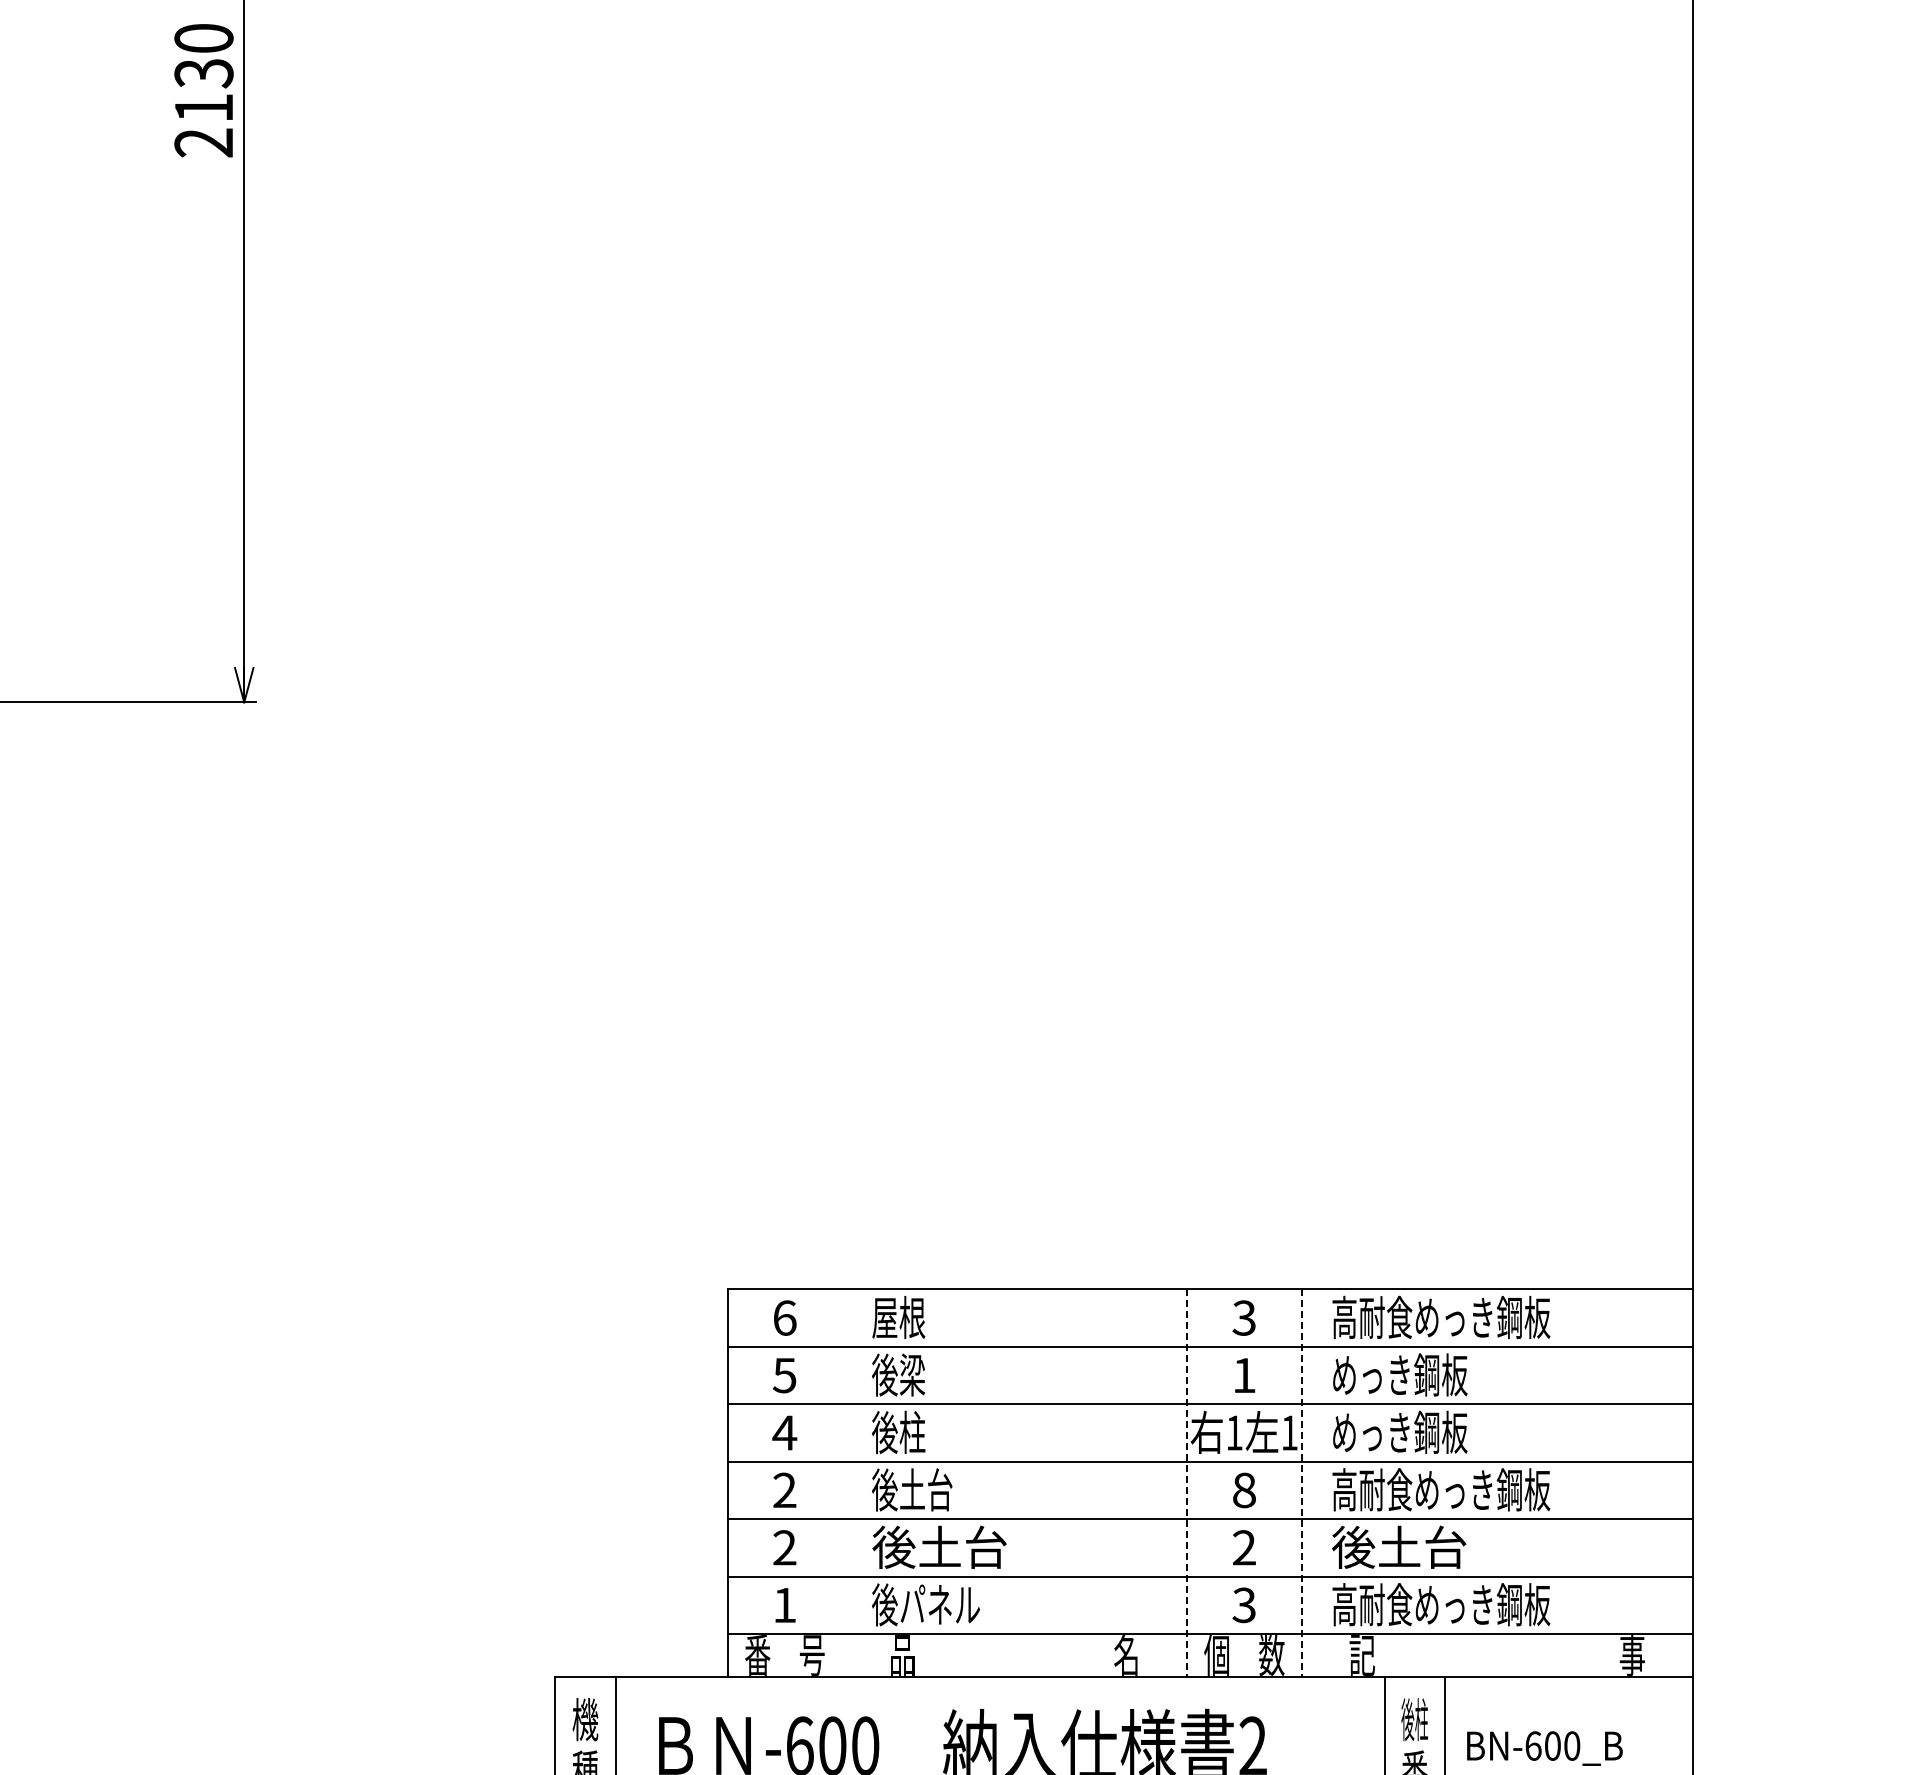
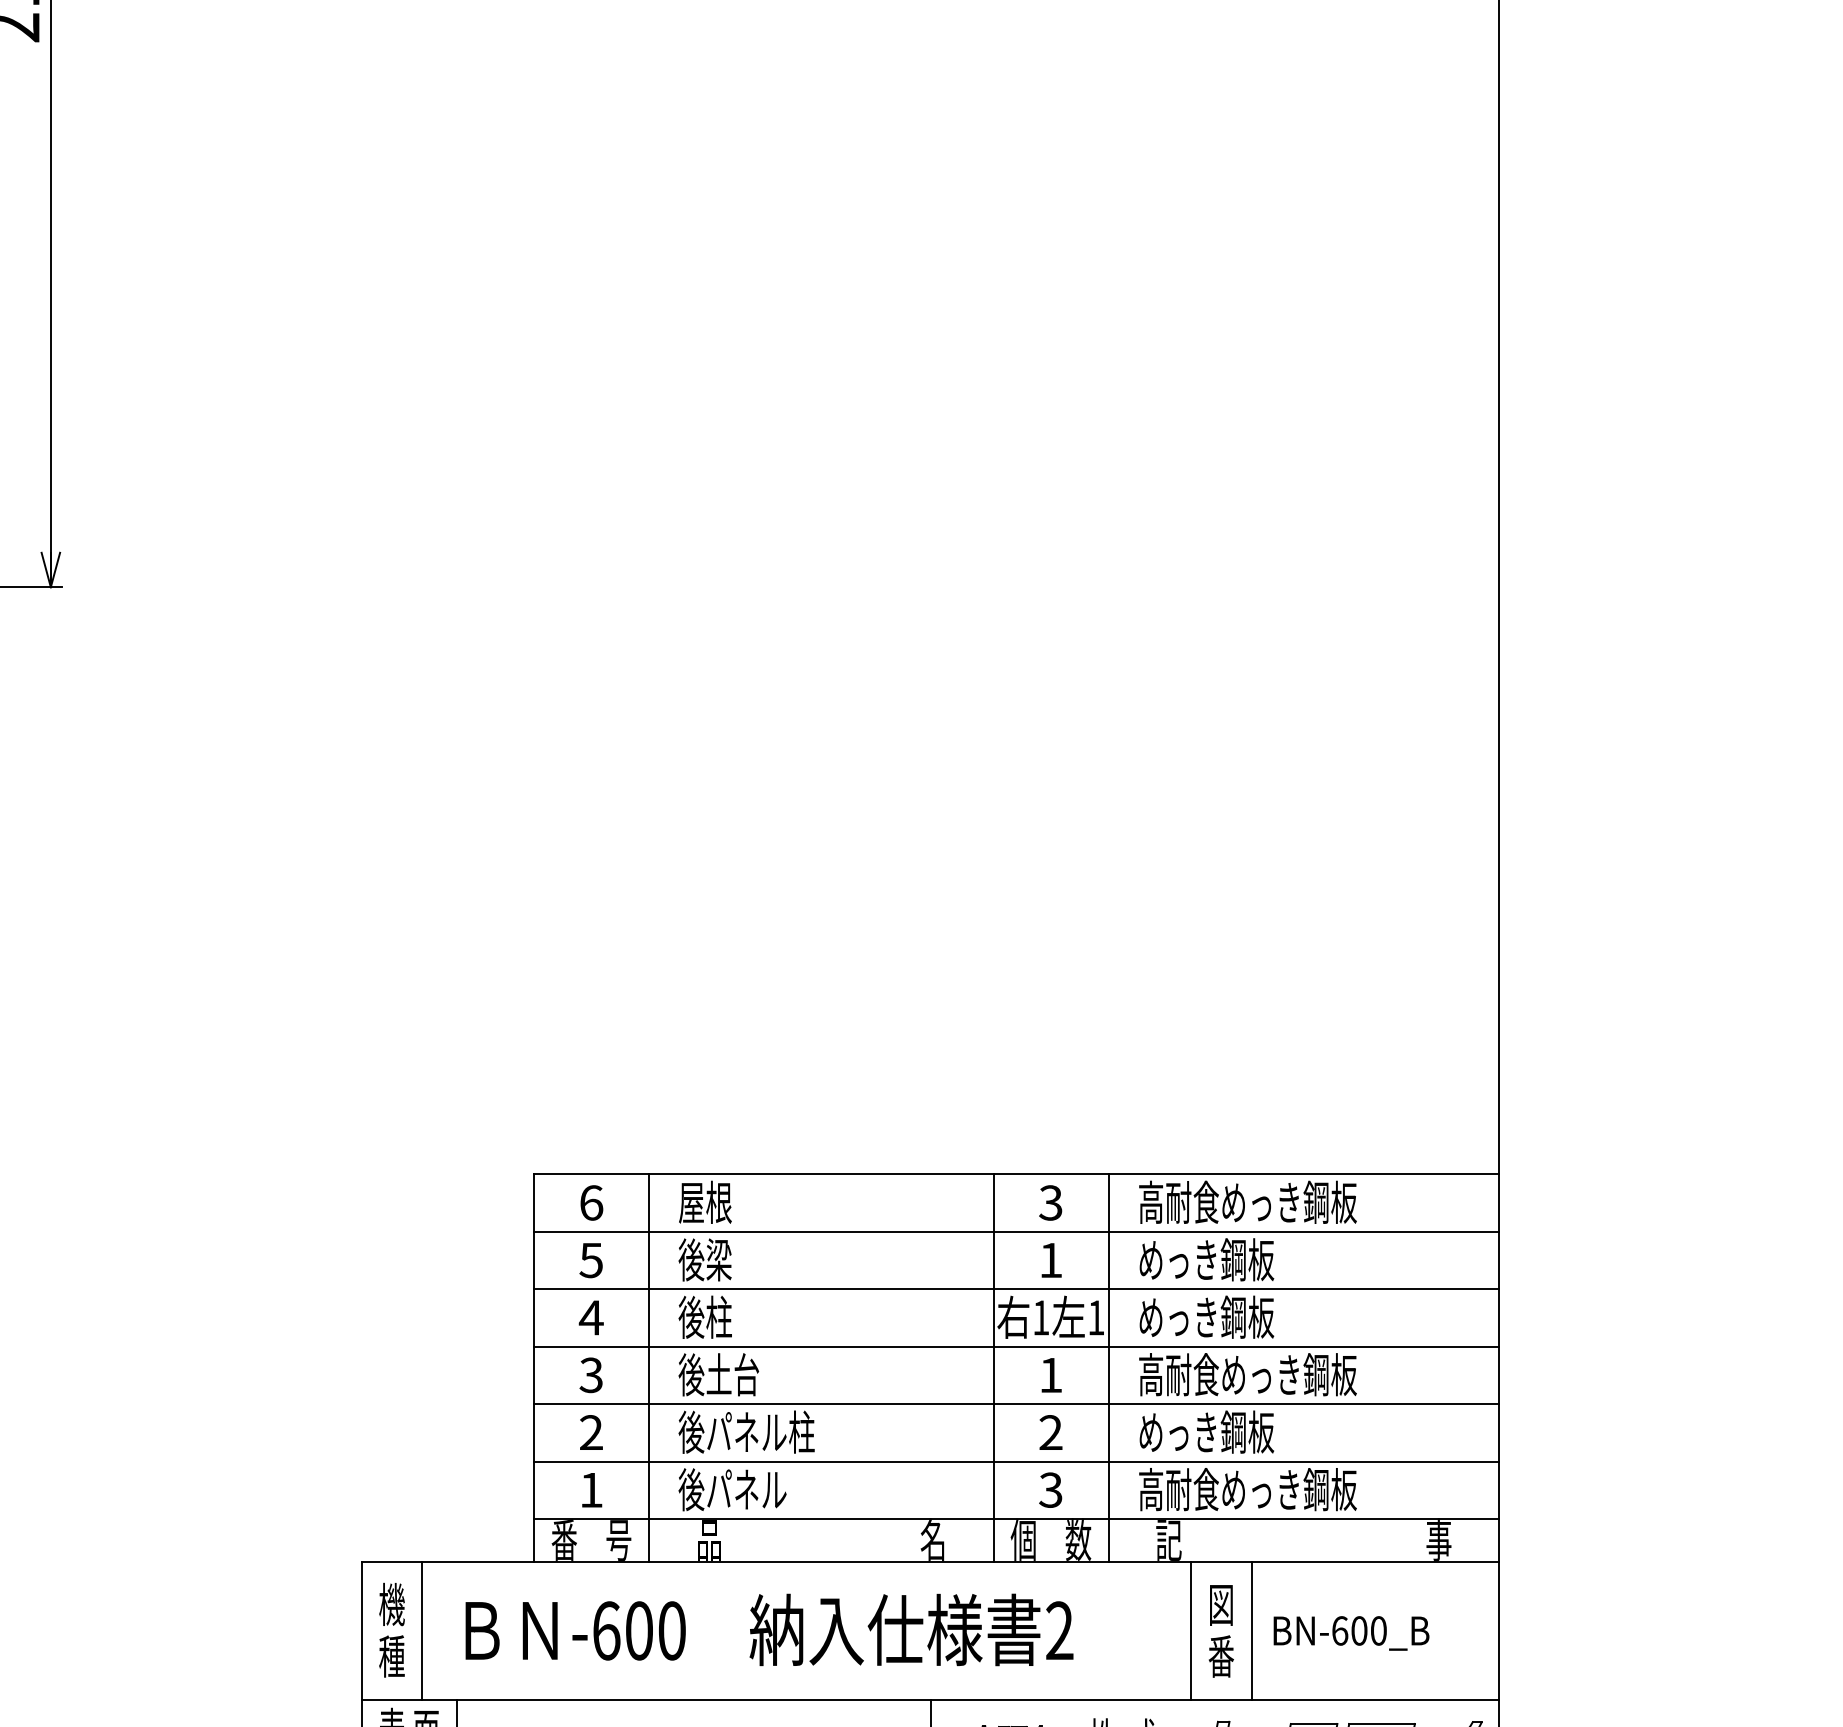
line: (842, 1483) -> (649, 1368), added
line: (1187, 1483) -> (994, 1368), dashed -> solid
line: (1302, 1483) -> (1109, 1368), dashed -> solid
text: (784, 1490) -> (591, 1375), 2 -> 3
text: (1244, 1490) -> (1051, 1375), 8 -> 1
text: (940, 1546) -> (747, 1431), 後土台 -> 後パネル柱
text: (1399, 1546) -> (1206, 1431), 後土台 -> めっき鋼板
text: (1414, 1719) -> (1221, 1604), 後柱 -> 図

